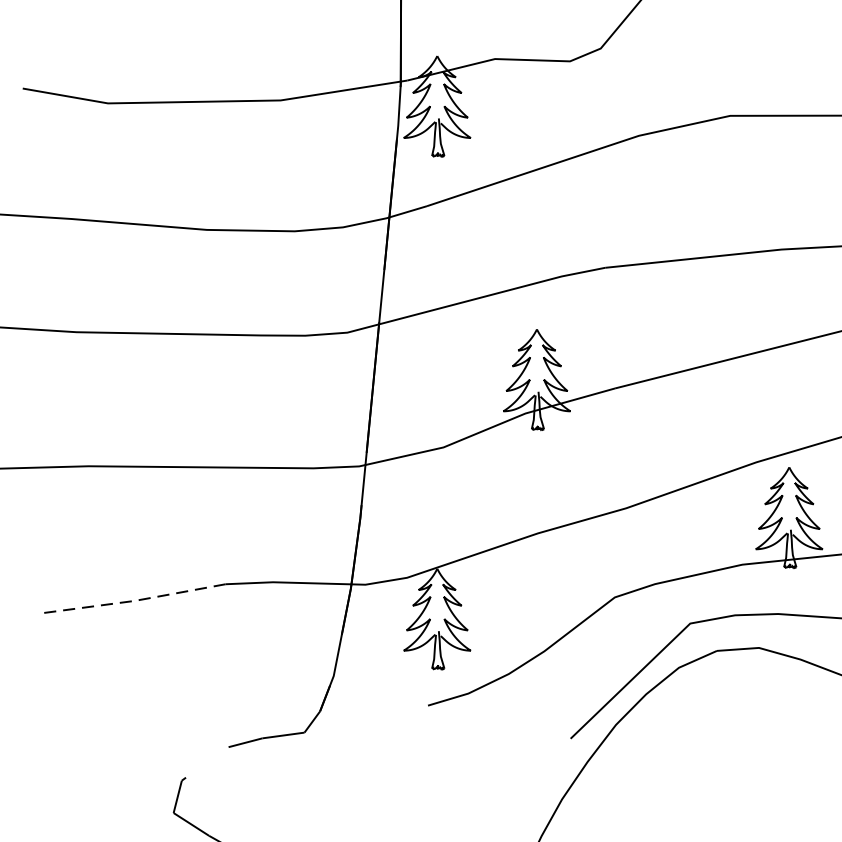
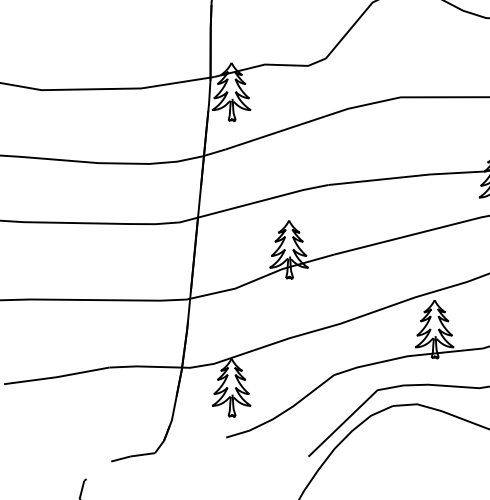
line: (135, 601) -> (57, 377), dashed -> solid

